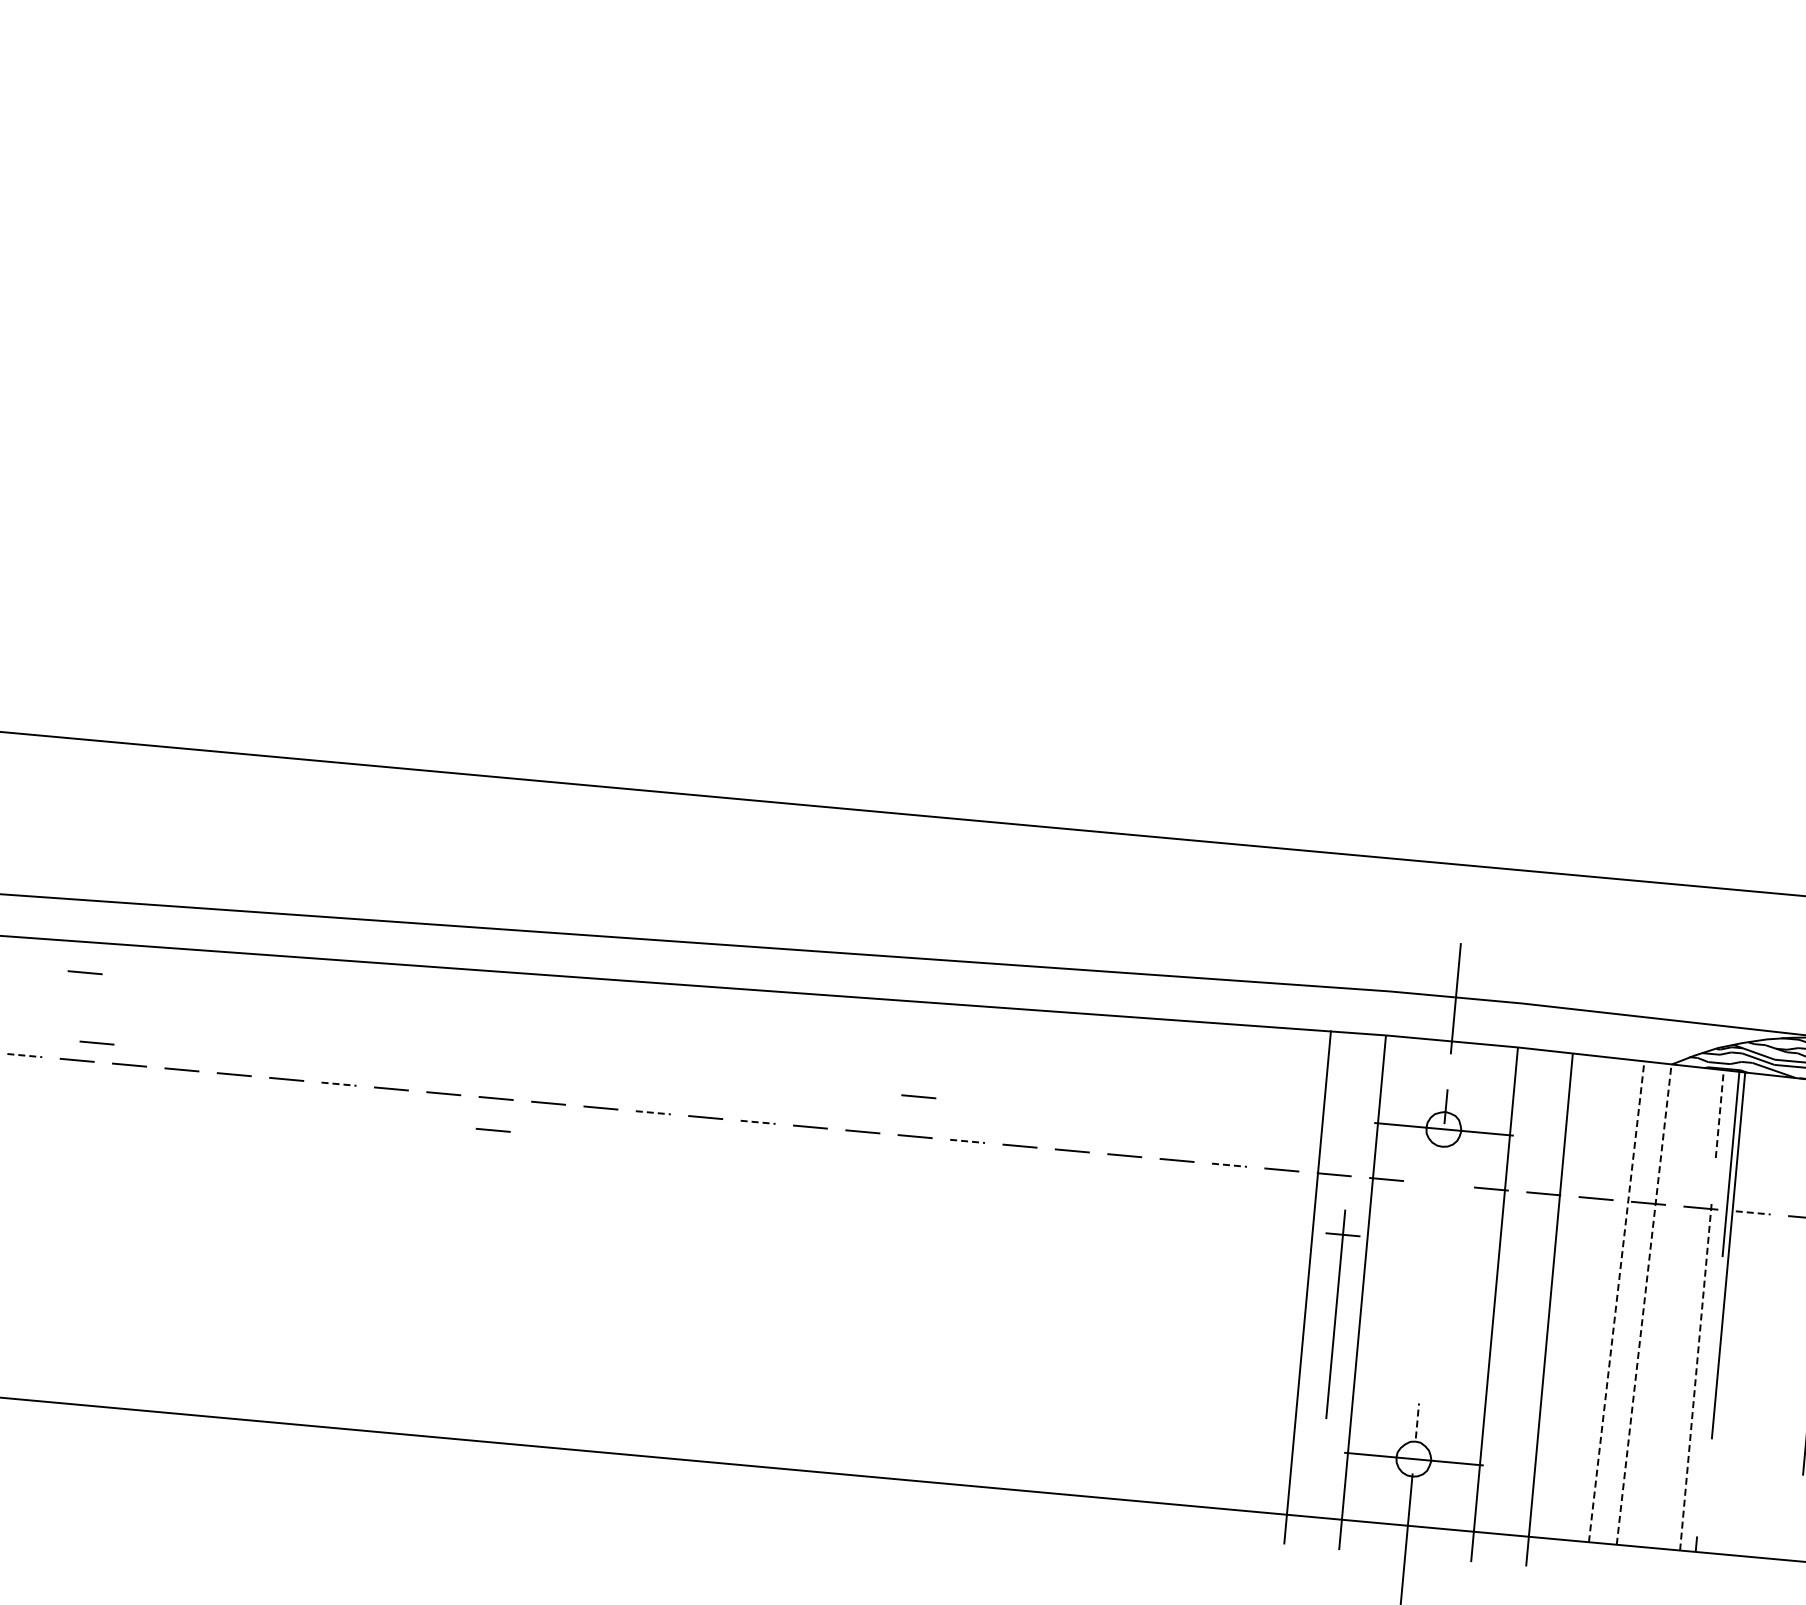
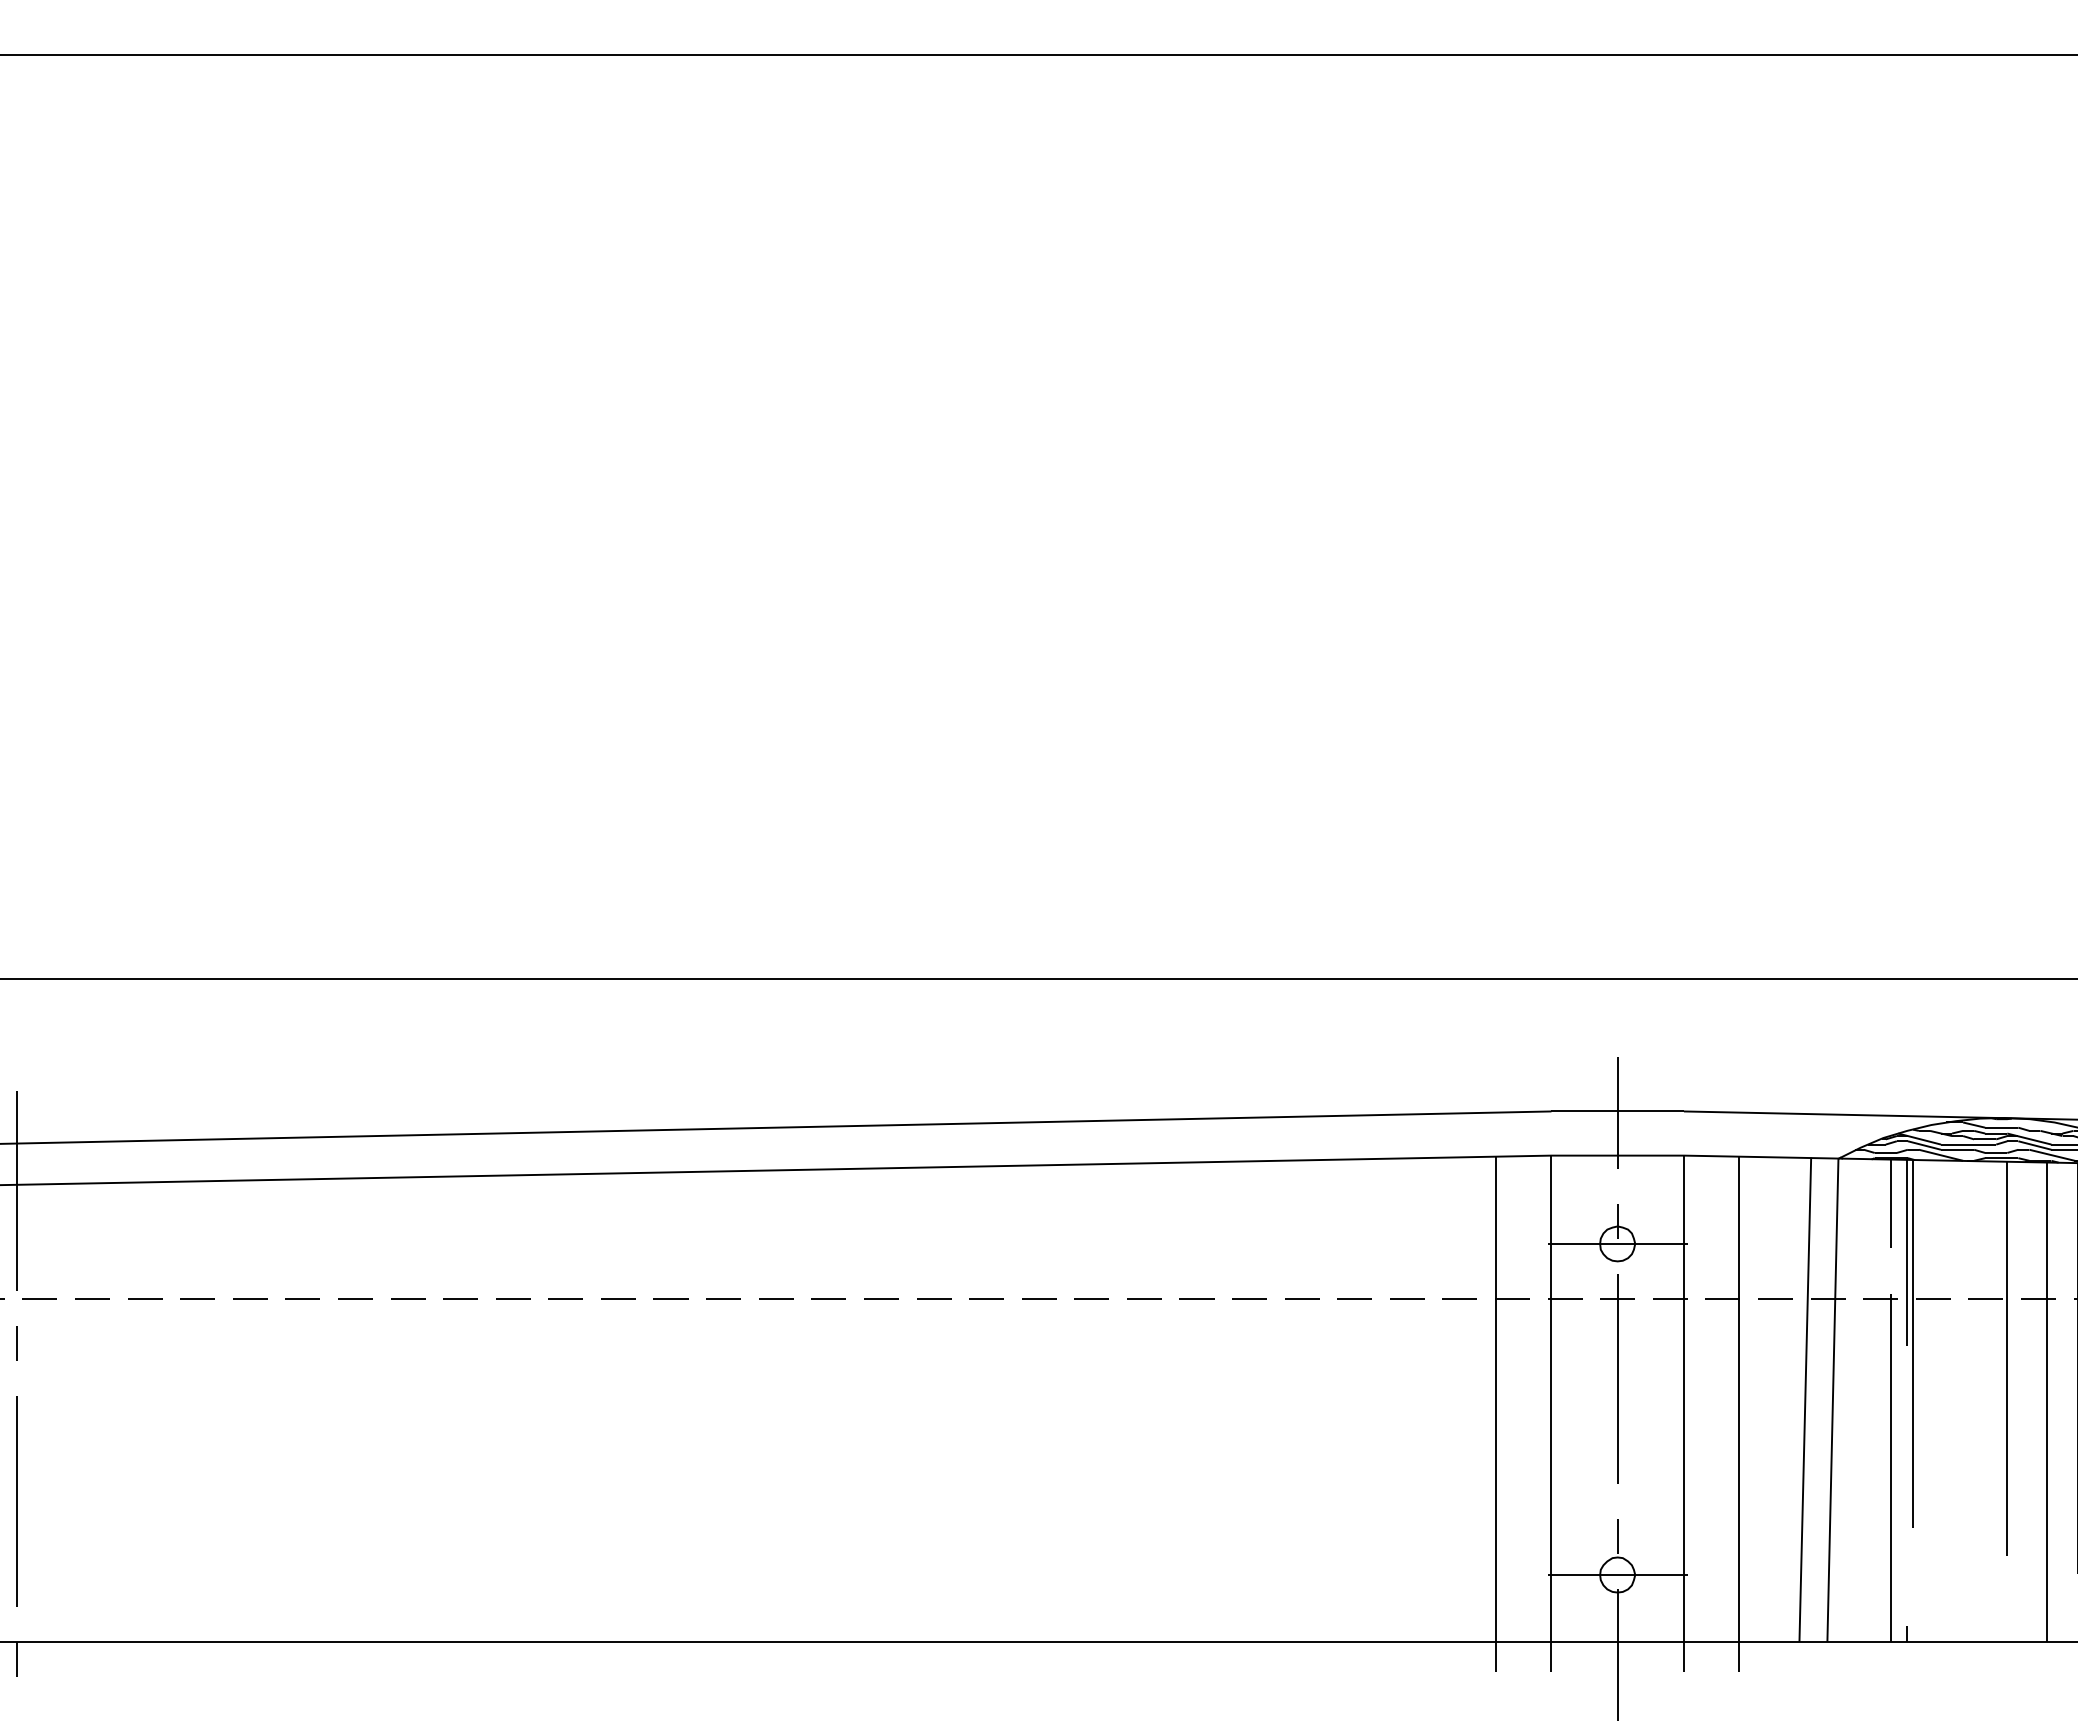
line: (85, 972) -> (250, 1210), removed
line: (97, 1042) -> (268, 1279), removed
line: (24, 1056) -> (197, 1299), dashed -> solid
line: (339, 1084) -> (513, 1299), dashed -> solid
line: (918, 1096) -> (1091, 1258), removed
line: (652, 1113) -> (828, 1299), dashed -> solid
line: (1720, 1113) -> (1891, 1203), dashed -> solid
line: (757, 1122) -> (933, 1299), dashed -> solid
line: (492, 1129) -> (670, 1330), removed
line: (967, 1141) -> (1144, 1299), dashed -> solid
line: (1229, 1165) -> (1407, 1299), dashed -> solid
line: (1753, 1213) -> (1933, 1299), dashed -> solid
line: (1616, 1301) -> (1805, 1399), dashed -> solid
line: (1643, 1304) -> (1832, 1400), dashed -> solid
part: (1335, 1313) -> (1617, 1378), moved
line: (1696, 1376) -> (1891, 1467), dashed -> solid
line: (1417, 1420) -> (1617, 1536), dashed -> solid

